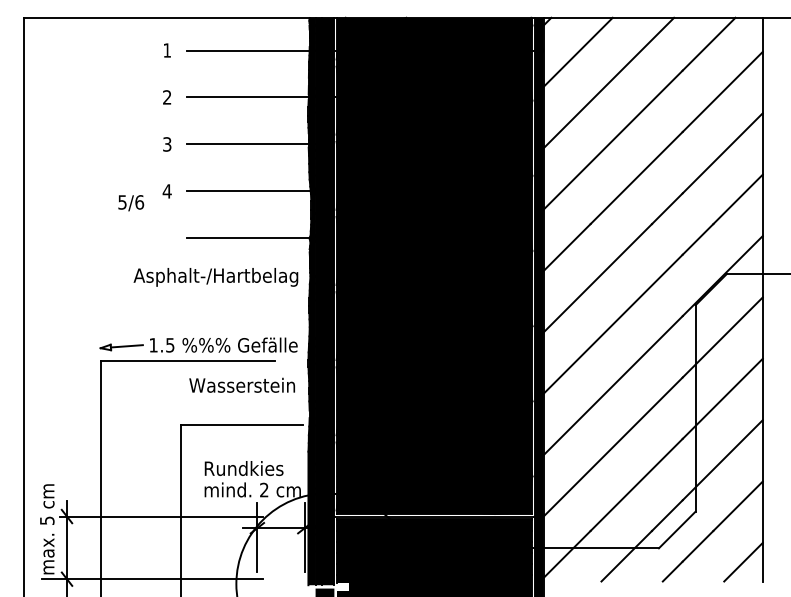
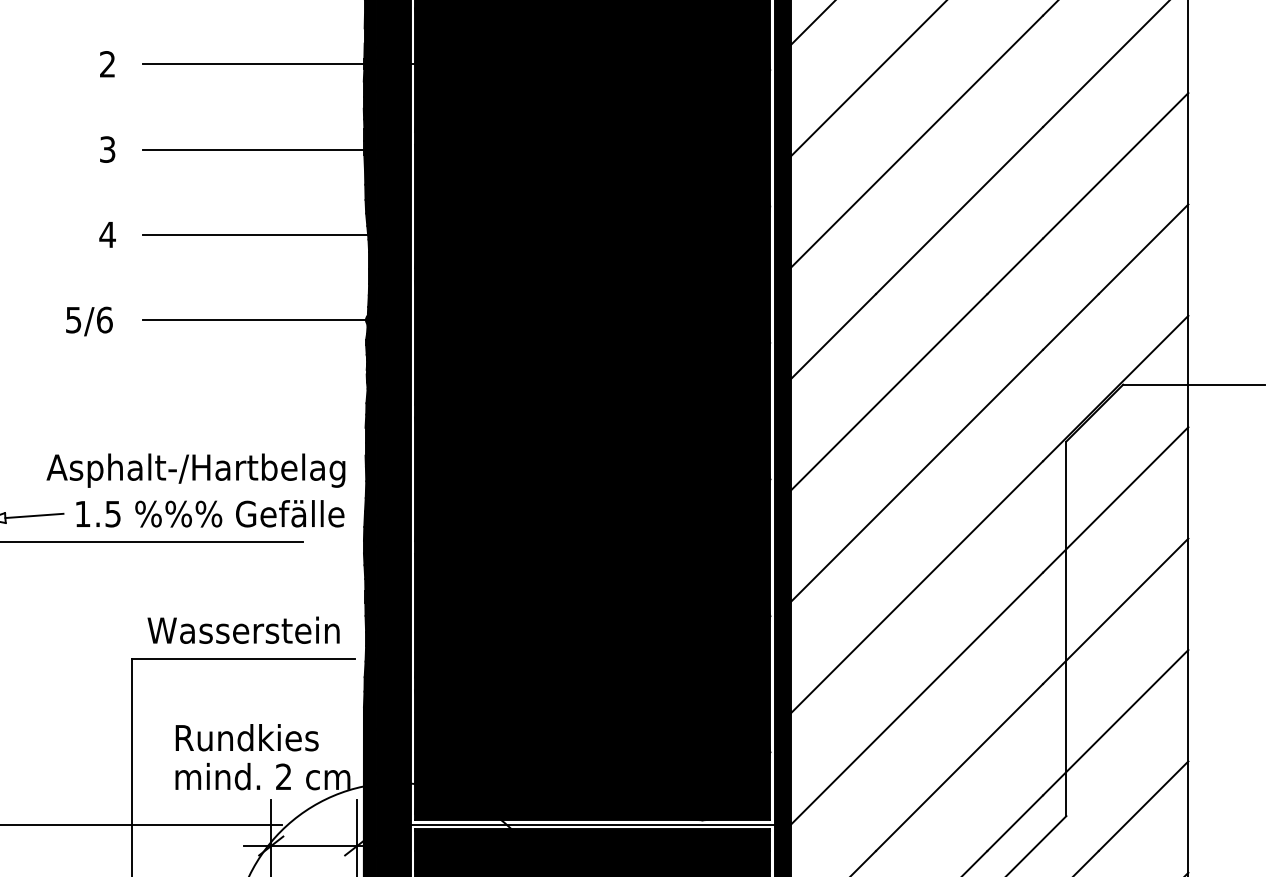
text: (131, 203) -> (89, 322), moved
text: (215, 277) -> (195, 470), moved
text: (241, 384) -> (242, 628), moved

